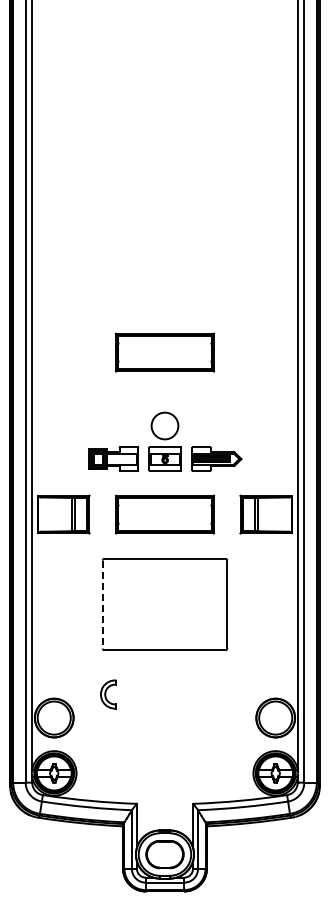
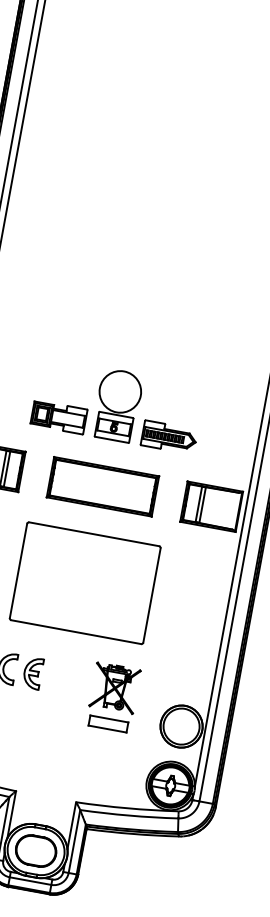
part: (164, 352) -> (134, 313), removed
circle: (164, 425) -> (119, 391), size x1.43
line: (102, 605) -> (18, 571), dashed -> solid
part: (132, 694) -> (32, 673), added
part: (208, 703) -> (112, 697), added

